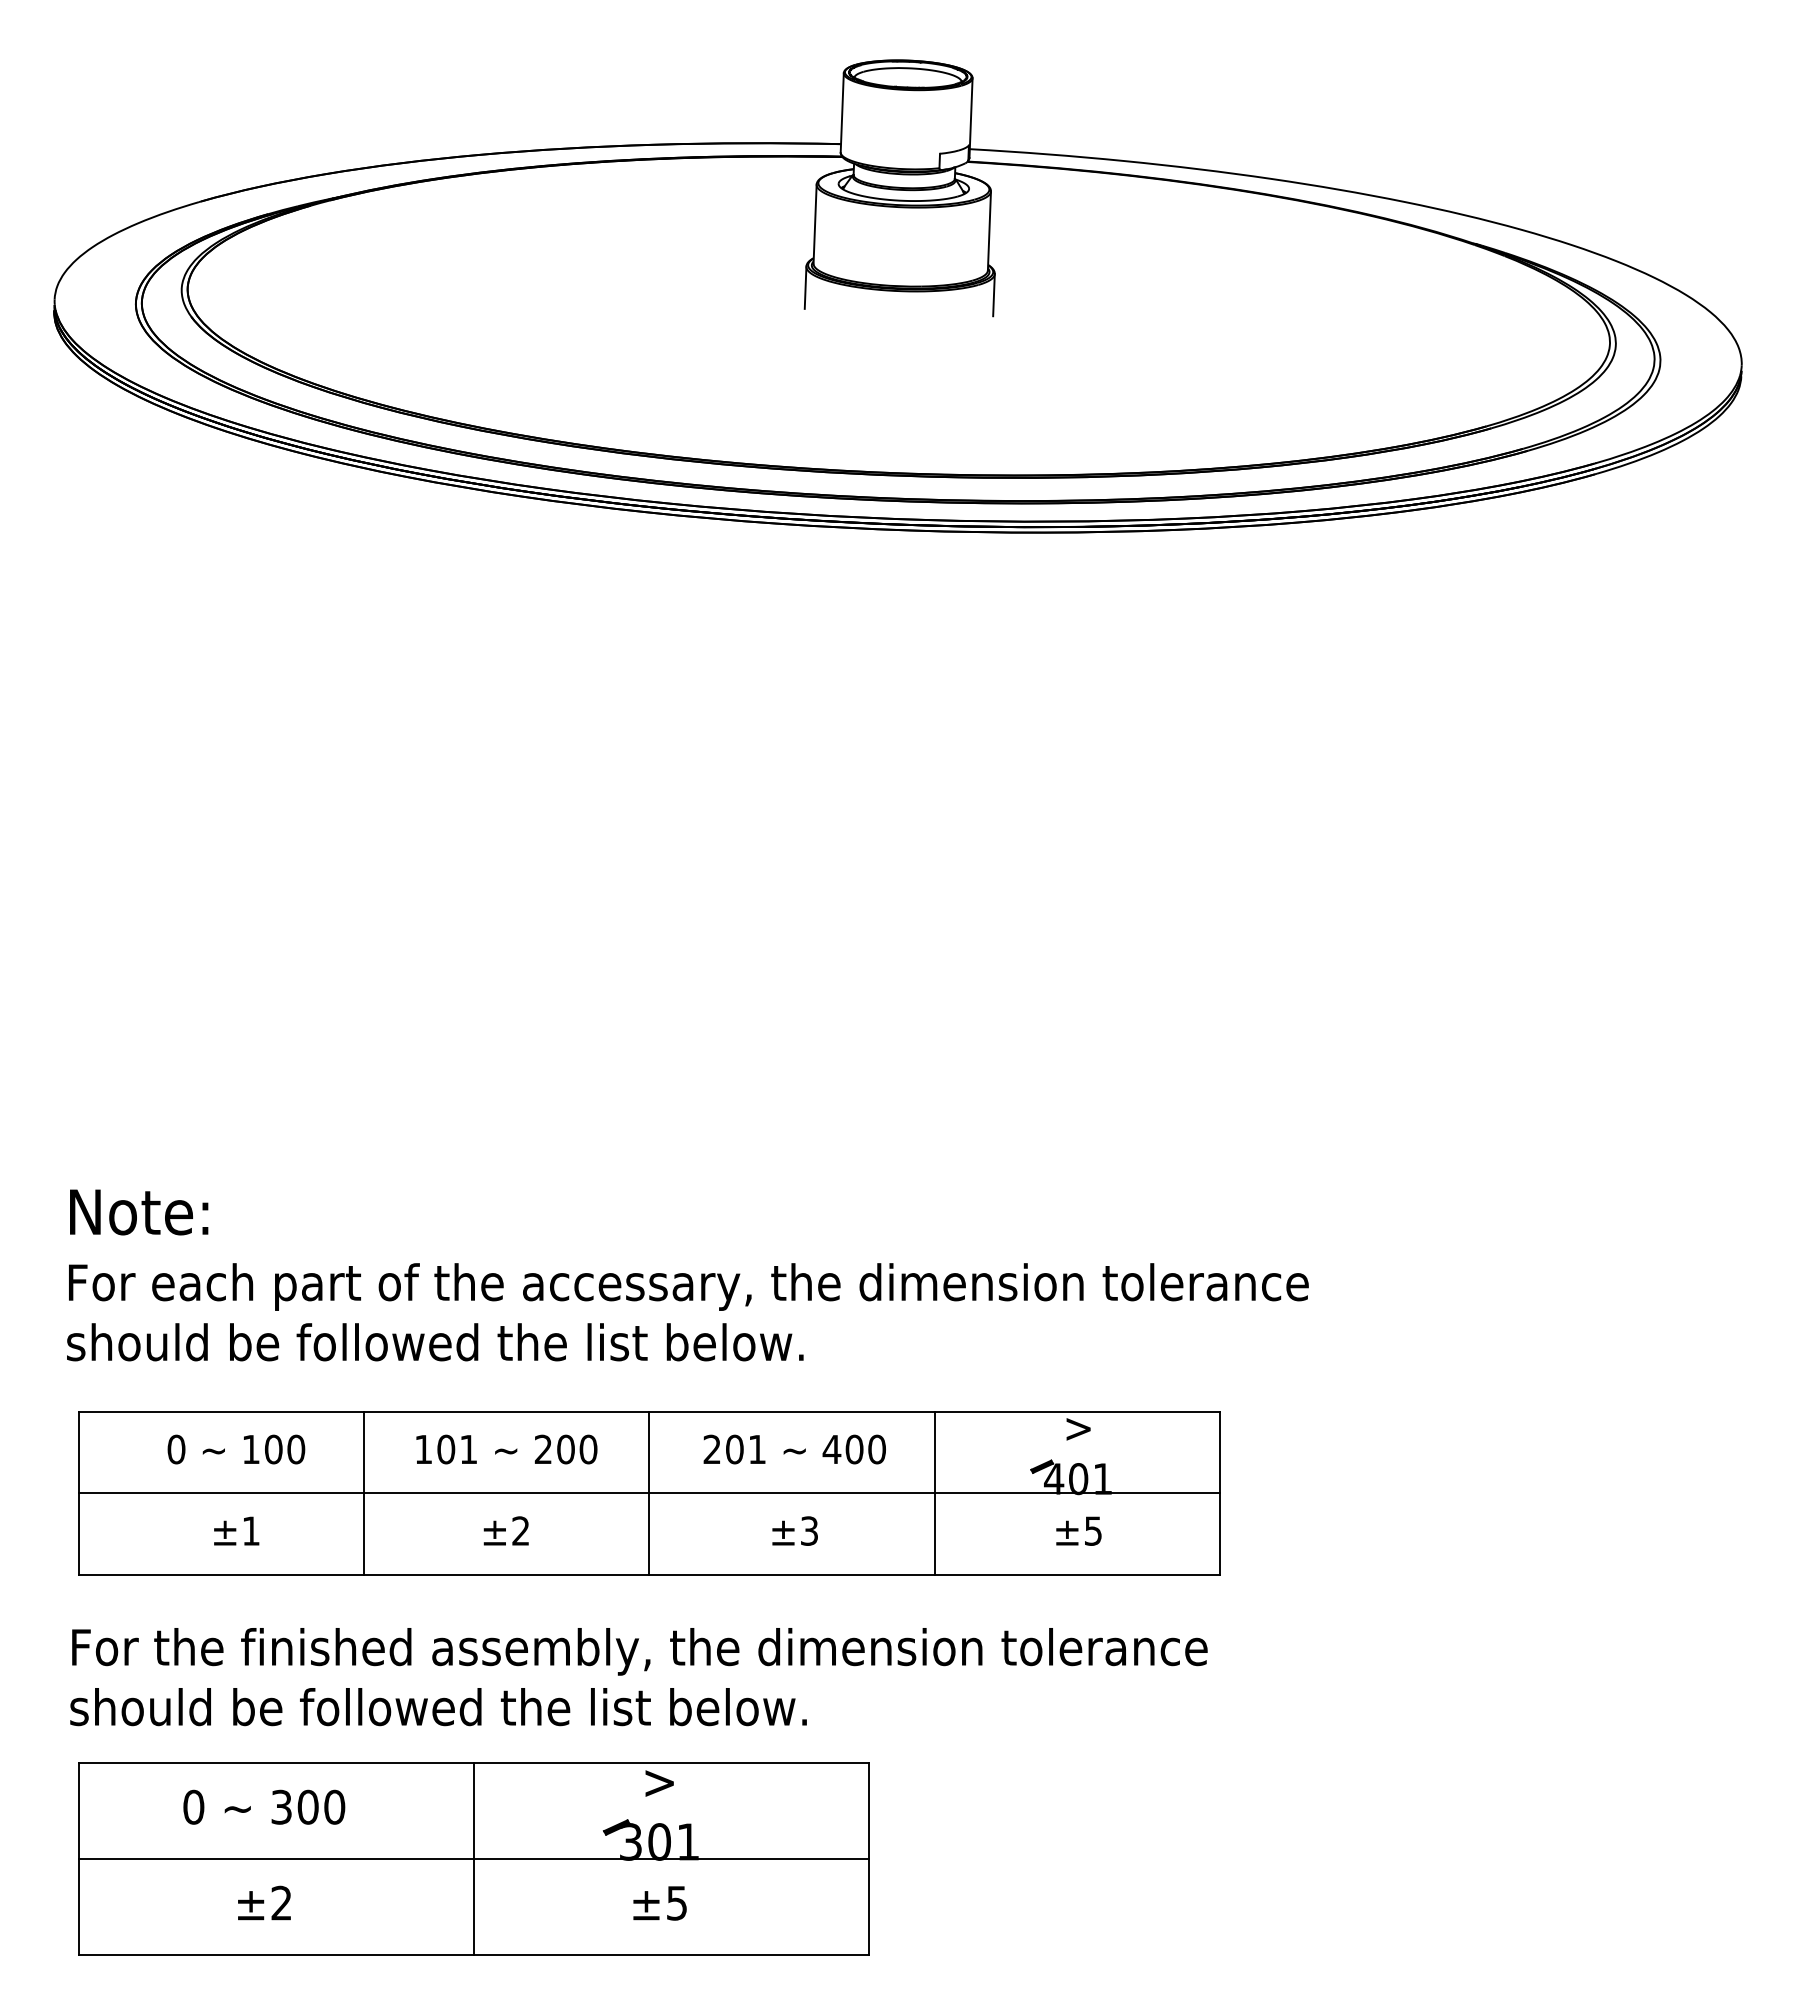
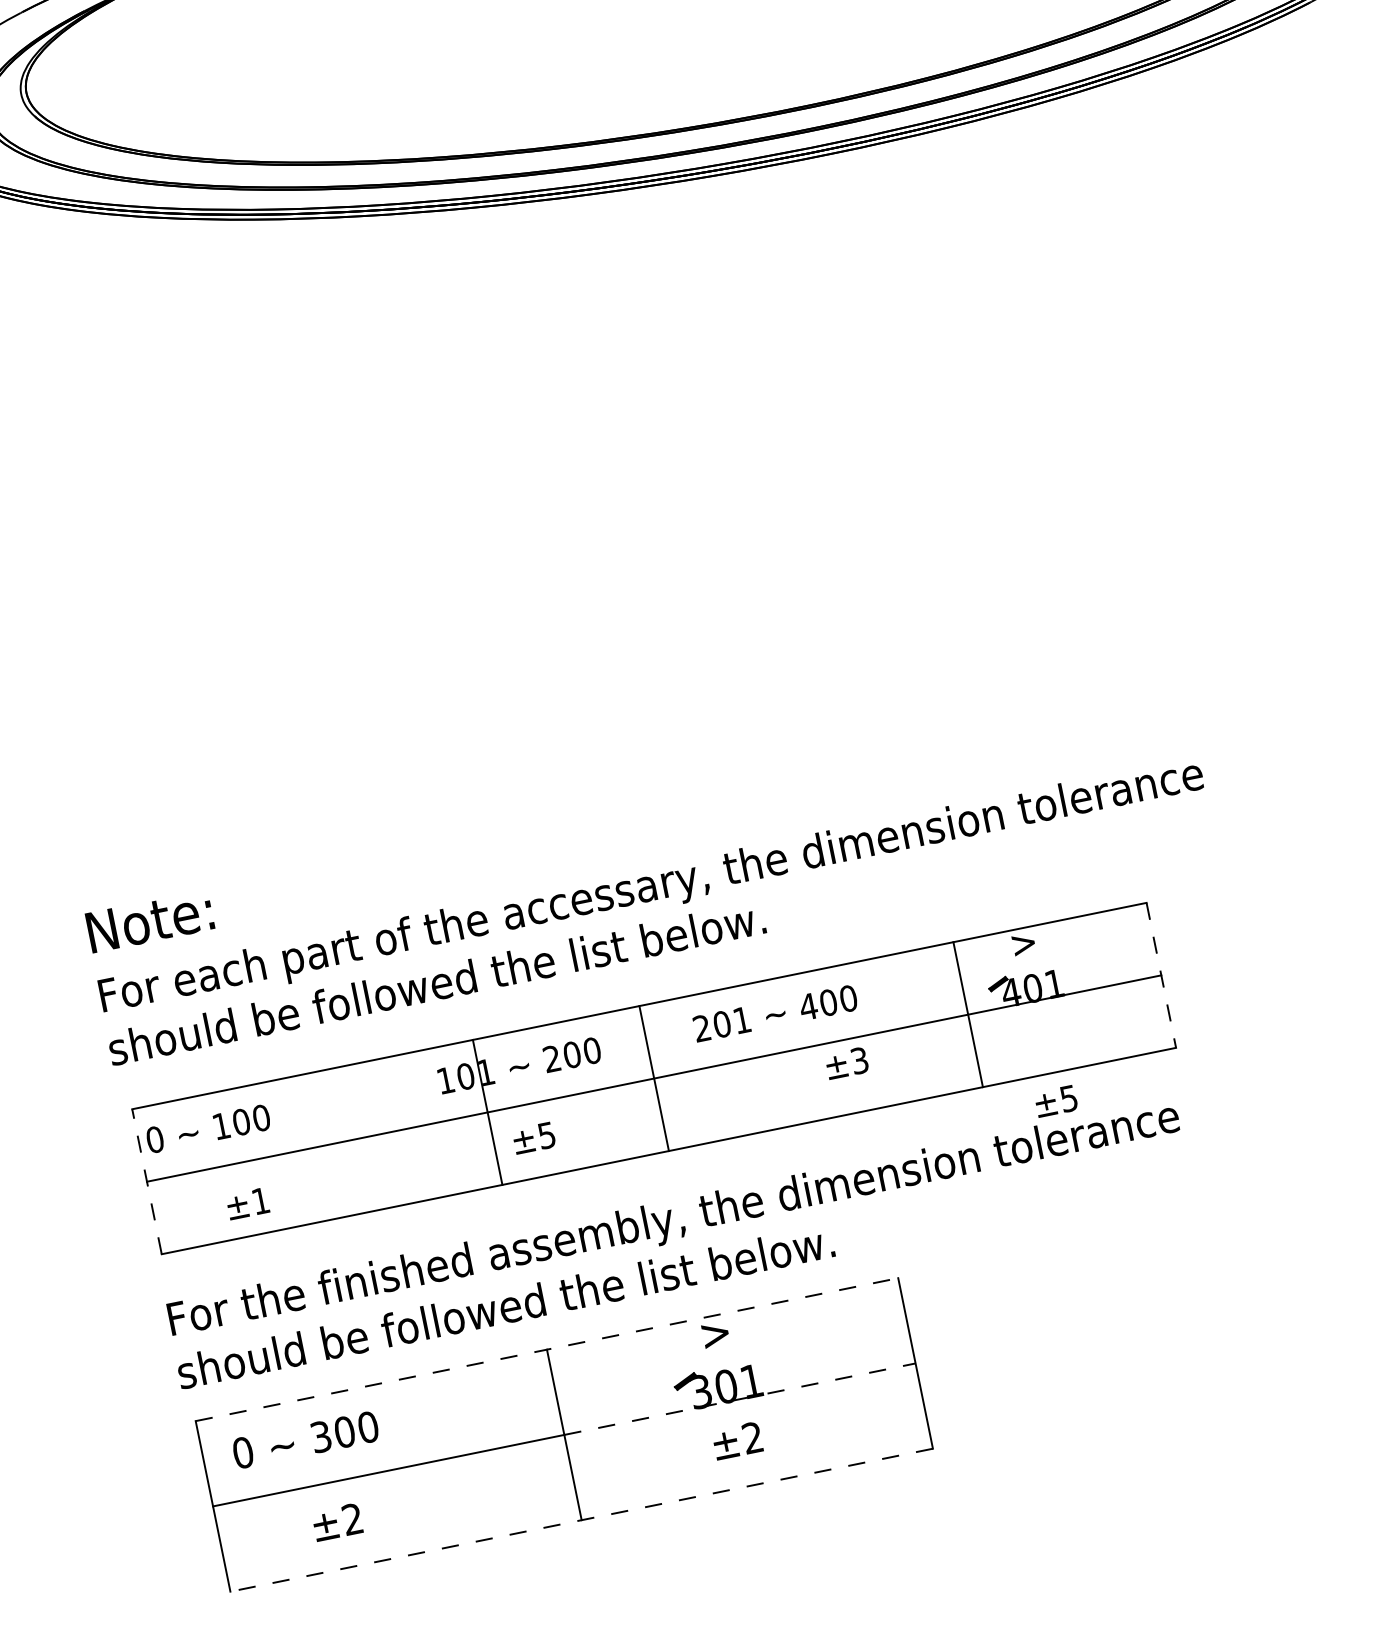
text: (236, 1449) -> (208, 1128), moved
line: (363, 1492) -> (487, 1111), moved
line: (934, 1492) -> (967, 1014), moved
line: (78, 1493) -> (147, 1182), solid -> dashed
line: (1220, 1493) -> (1161, 975), solid -> dashed
text: (236, 1530) -> (247, 1203), moved
text: (520, 1530) -> (546, 1135), ±2 -> ±5
text: (794, 1530) -> (846, 1062), moved
text: (1078, 1530) -> (1055, 1100), moved
line: (474, 1762) -> (547, 1349), solid -> dashed
text: (264, 1806) -> (305, 1439), moved
line: (671, 1858) -> (739, 1399), solid -> dashed
text: (264, 1902) -> (337, 1521), moved
text: (676, 1902) -> (752, 1437), ±5 -> ±2
line: (473, 1954) -> (581, 1520), solid -> dashed

